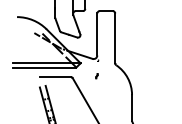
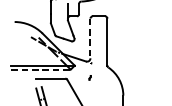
line: (97, 34) -> (90, 38), solid -> dashed
line: (44, 67) -> (40, 69), solid -> dashed

